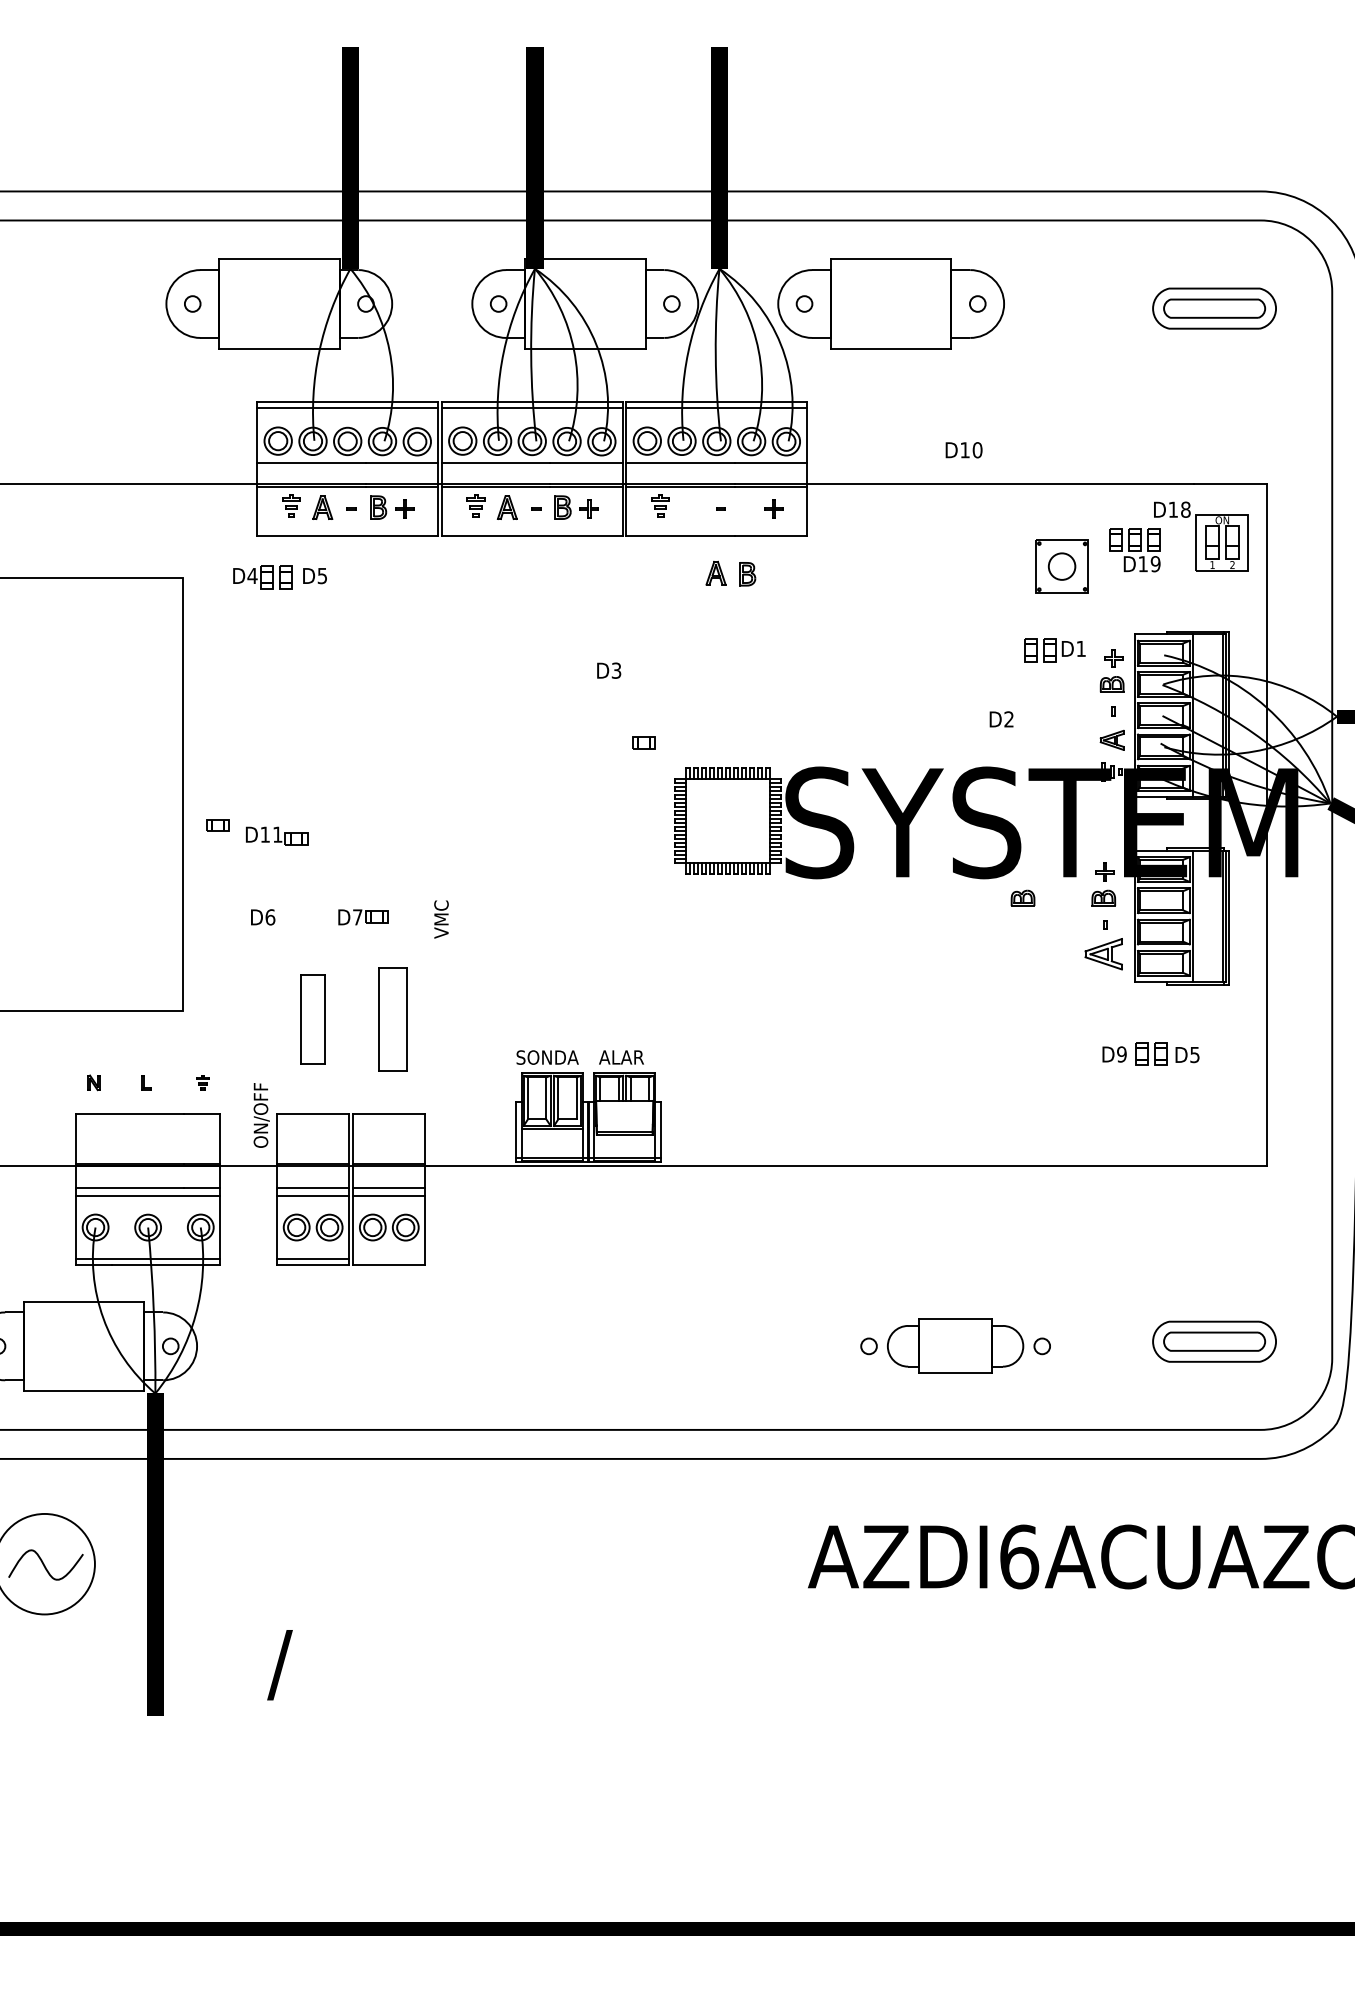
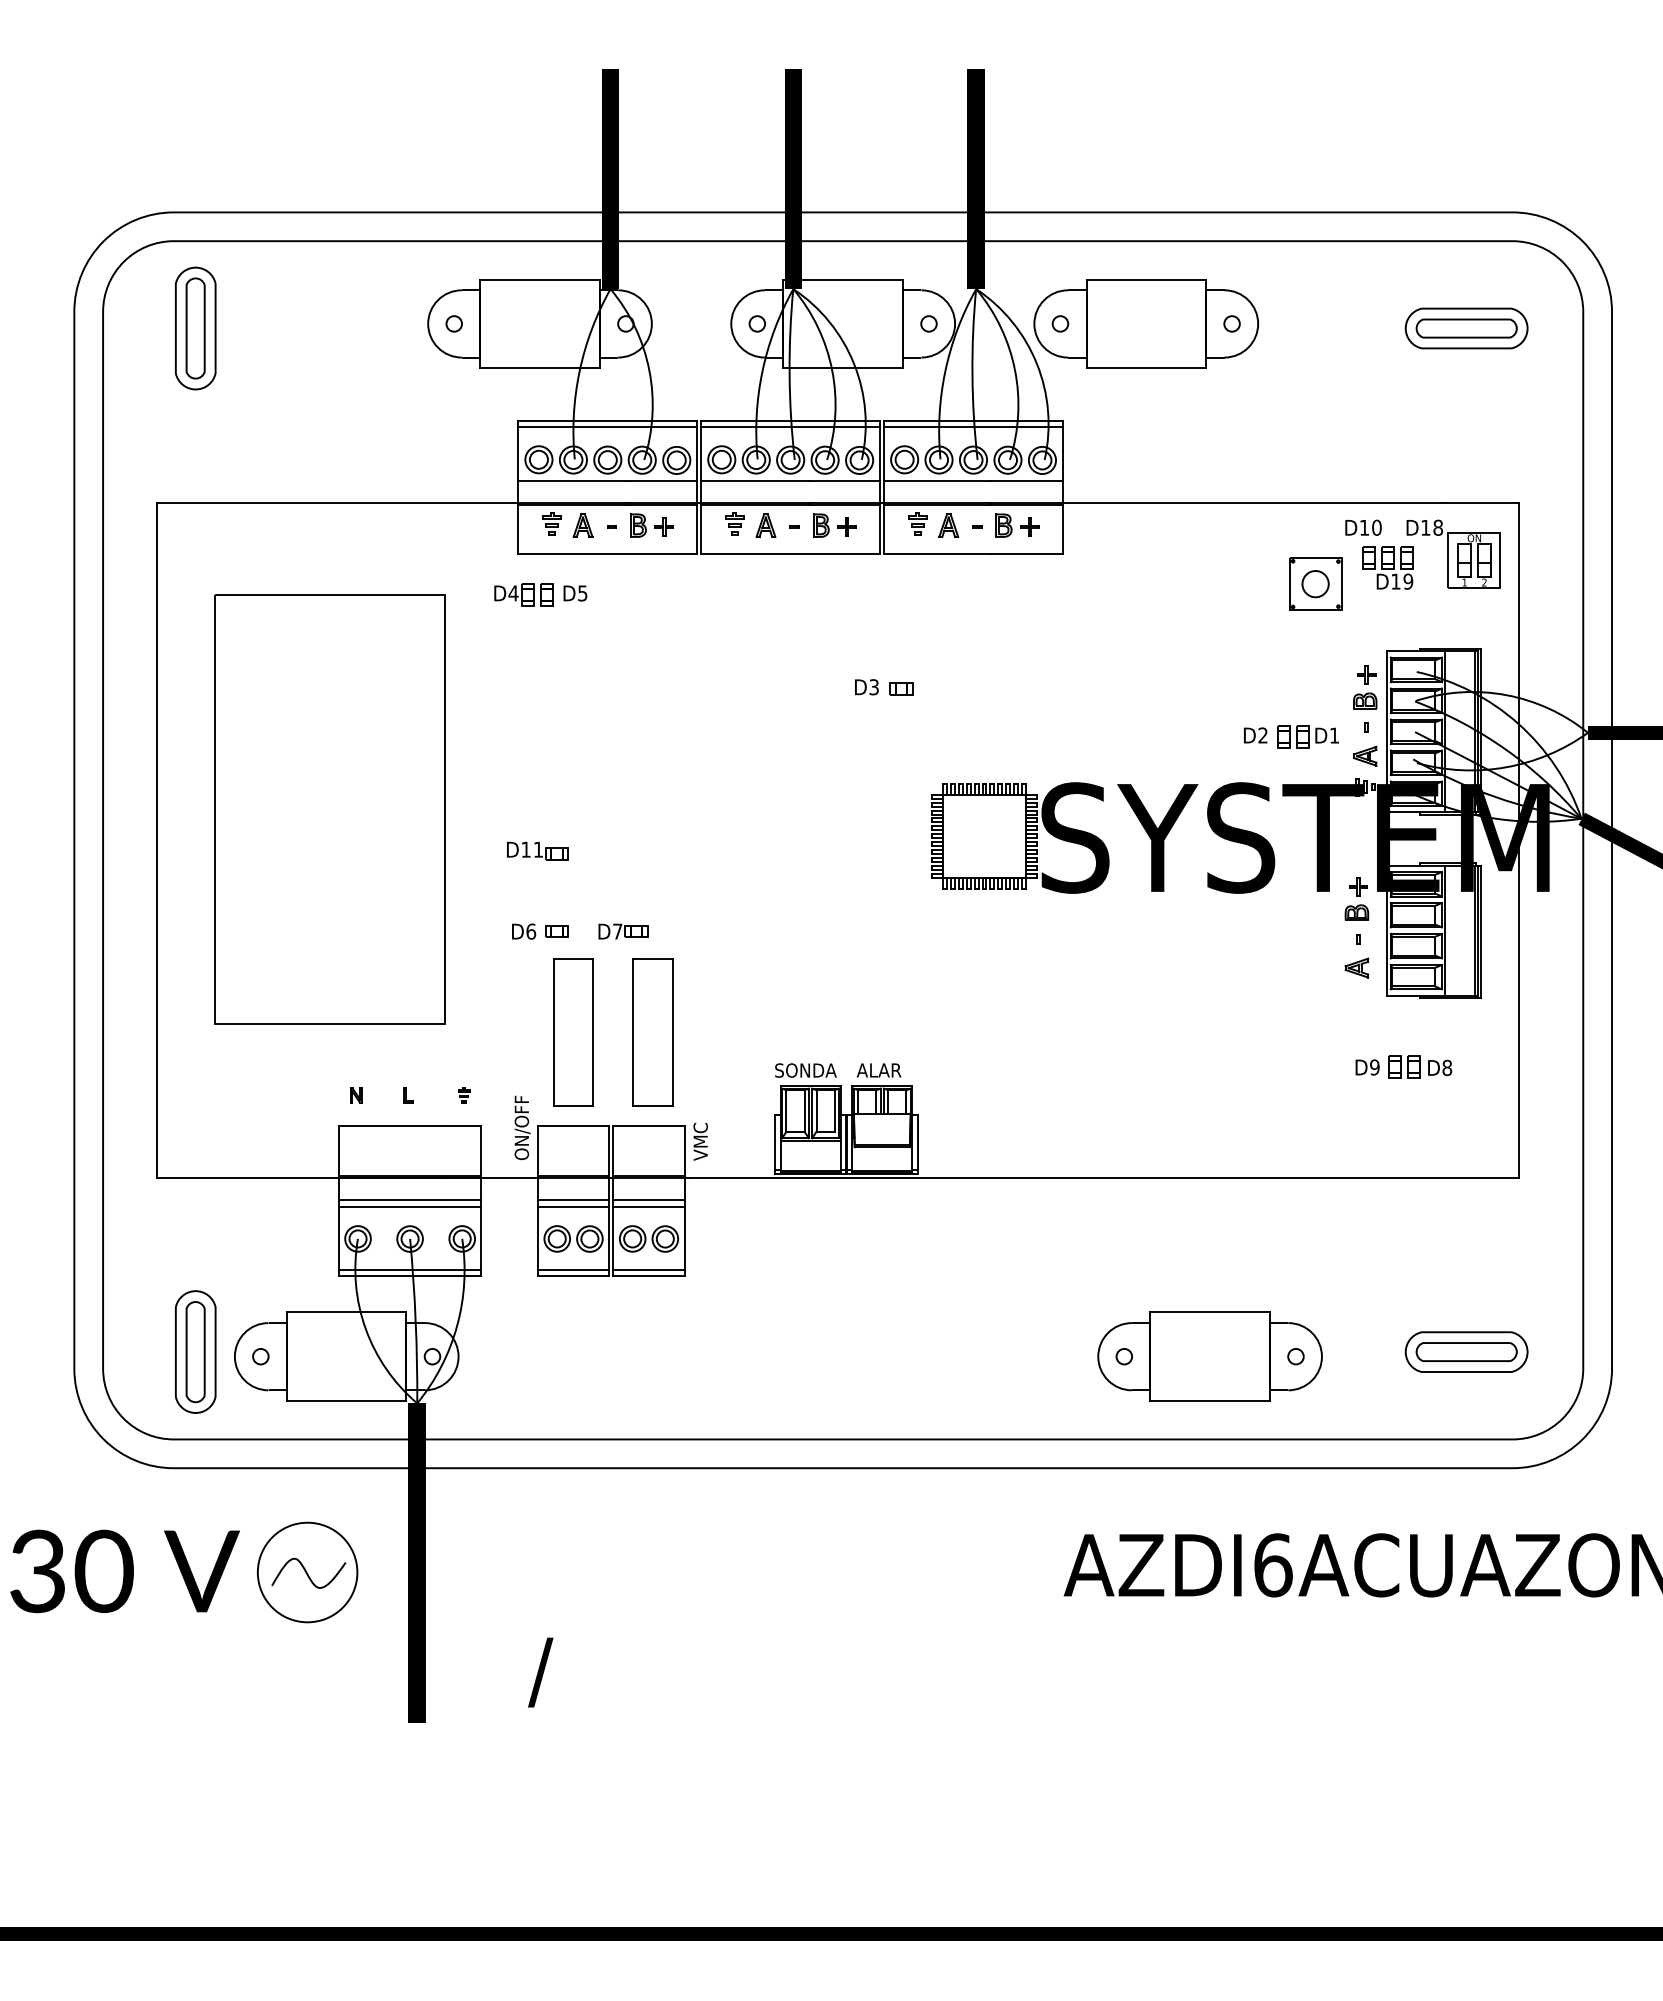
text: (964, 449) -> (1363, 527), moved
part: (715, 573) -> (948, 525), moved
part: (747, 574) -> (1003, 525), moved
part: (1053, 649) -> (1307, 736), moved
part: (644, 742) -> (901, 688), moved
part: (217, 825) -> (556, 931), moved
part: (1022, 898) -> (1276, 912), removed
text: (441, 919) -> (700, 1141), moved
part: (1103, 953) -> (1356, 967), size x0.62
part: (313, 1019) -> (573, 1032), size x1.67
part: (392, 1019) -> (652, 1032), size x1.43
text: (1195, 1054) -> (1447, 1067), D5 -> D8
line: (388, 1259) -> (648, 1270), added
part: (954, 1346) -> (1209, 1356), size x1.67

